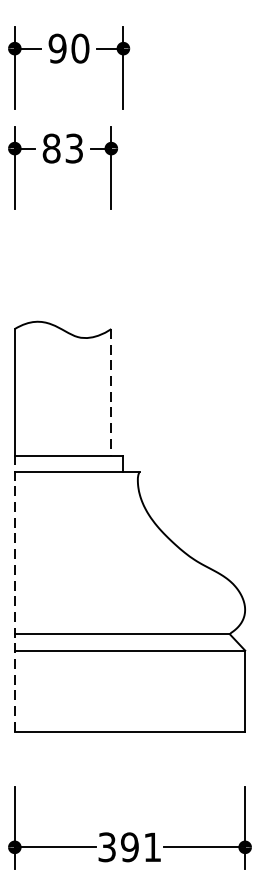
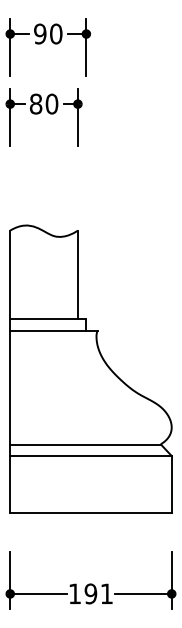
text: (73, 147) -> (51, 103), 83 -> 80
line: (110, 393) -> (77, 275), dashed -> solid
line: (15, 594) -> (10, 416), dashed -> solid
text: (106, 846) -> (74, 593), 391 -> 191

